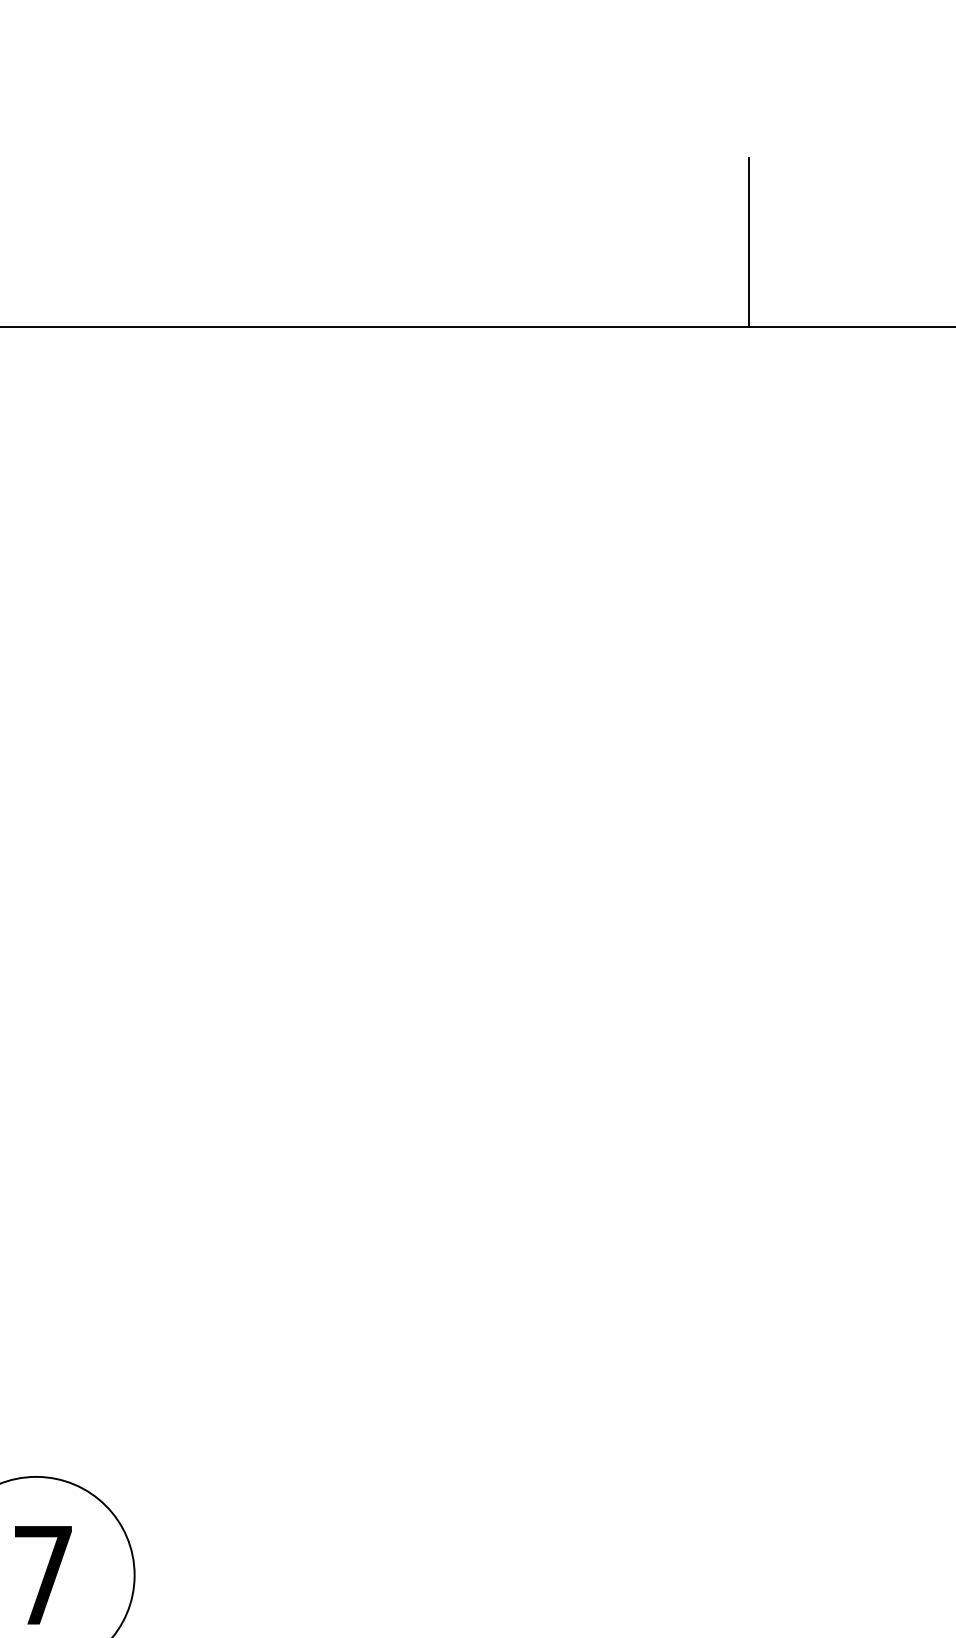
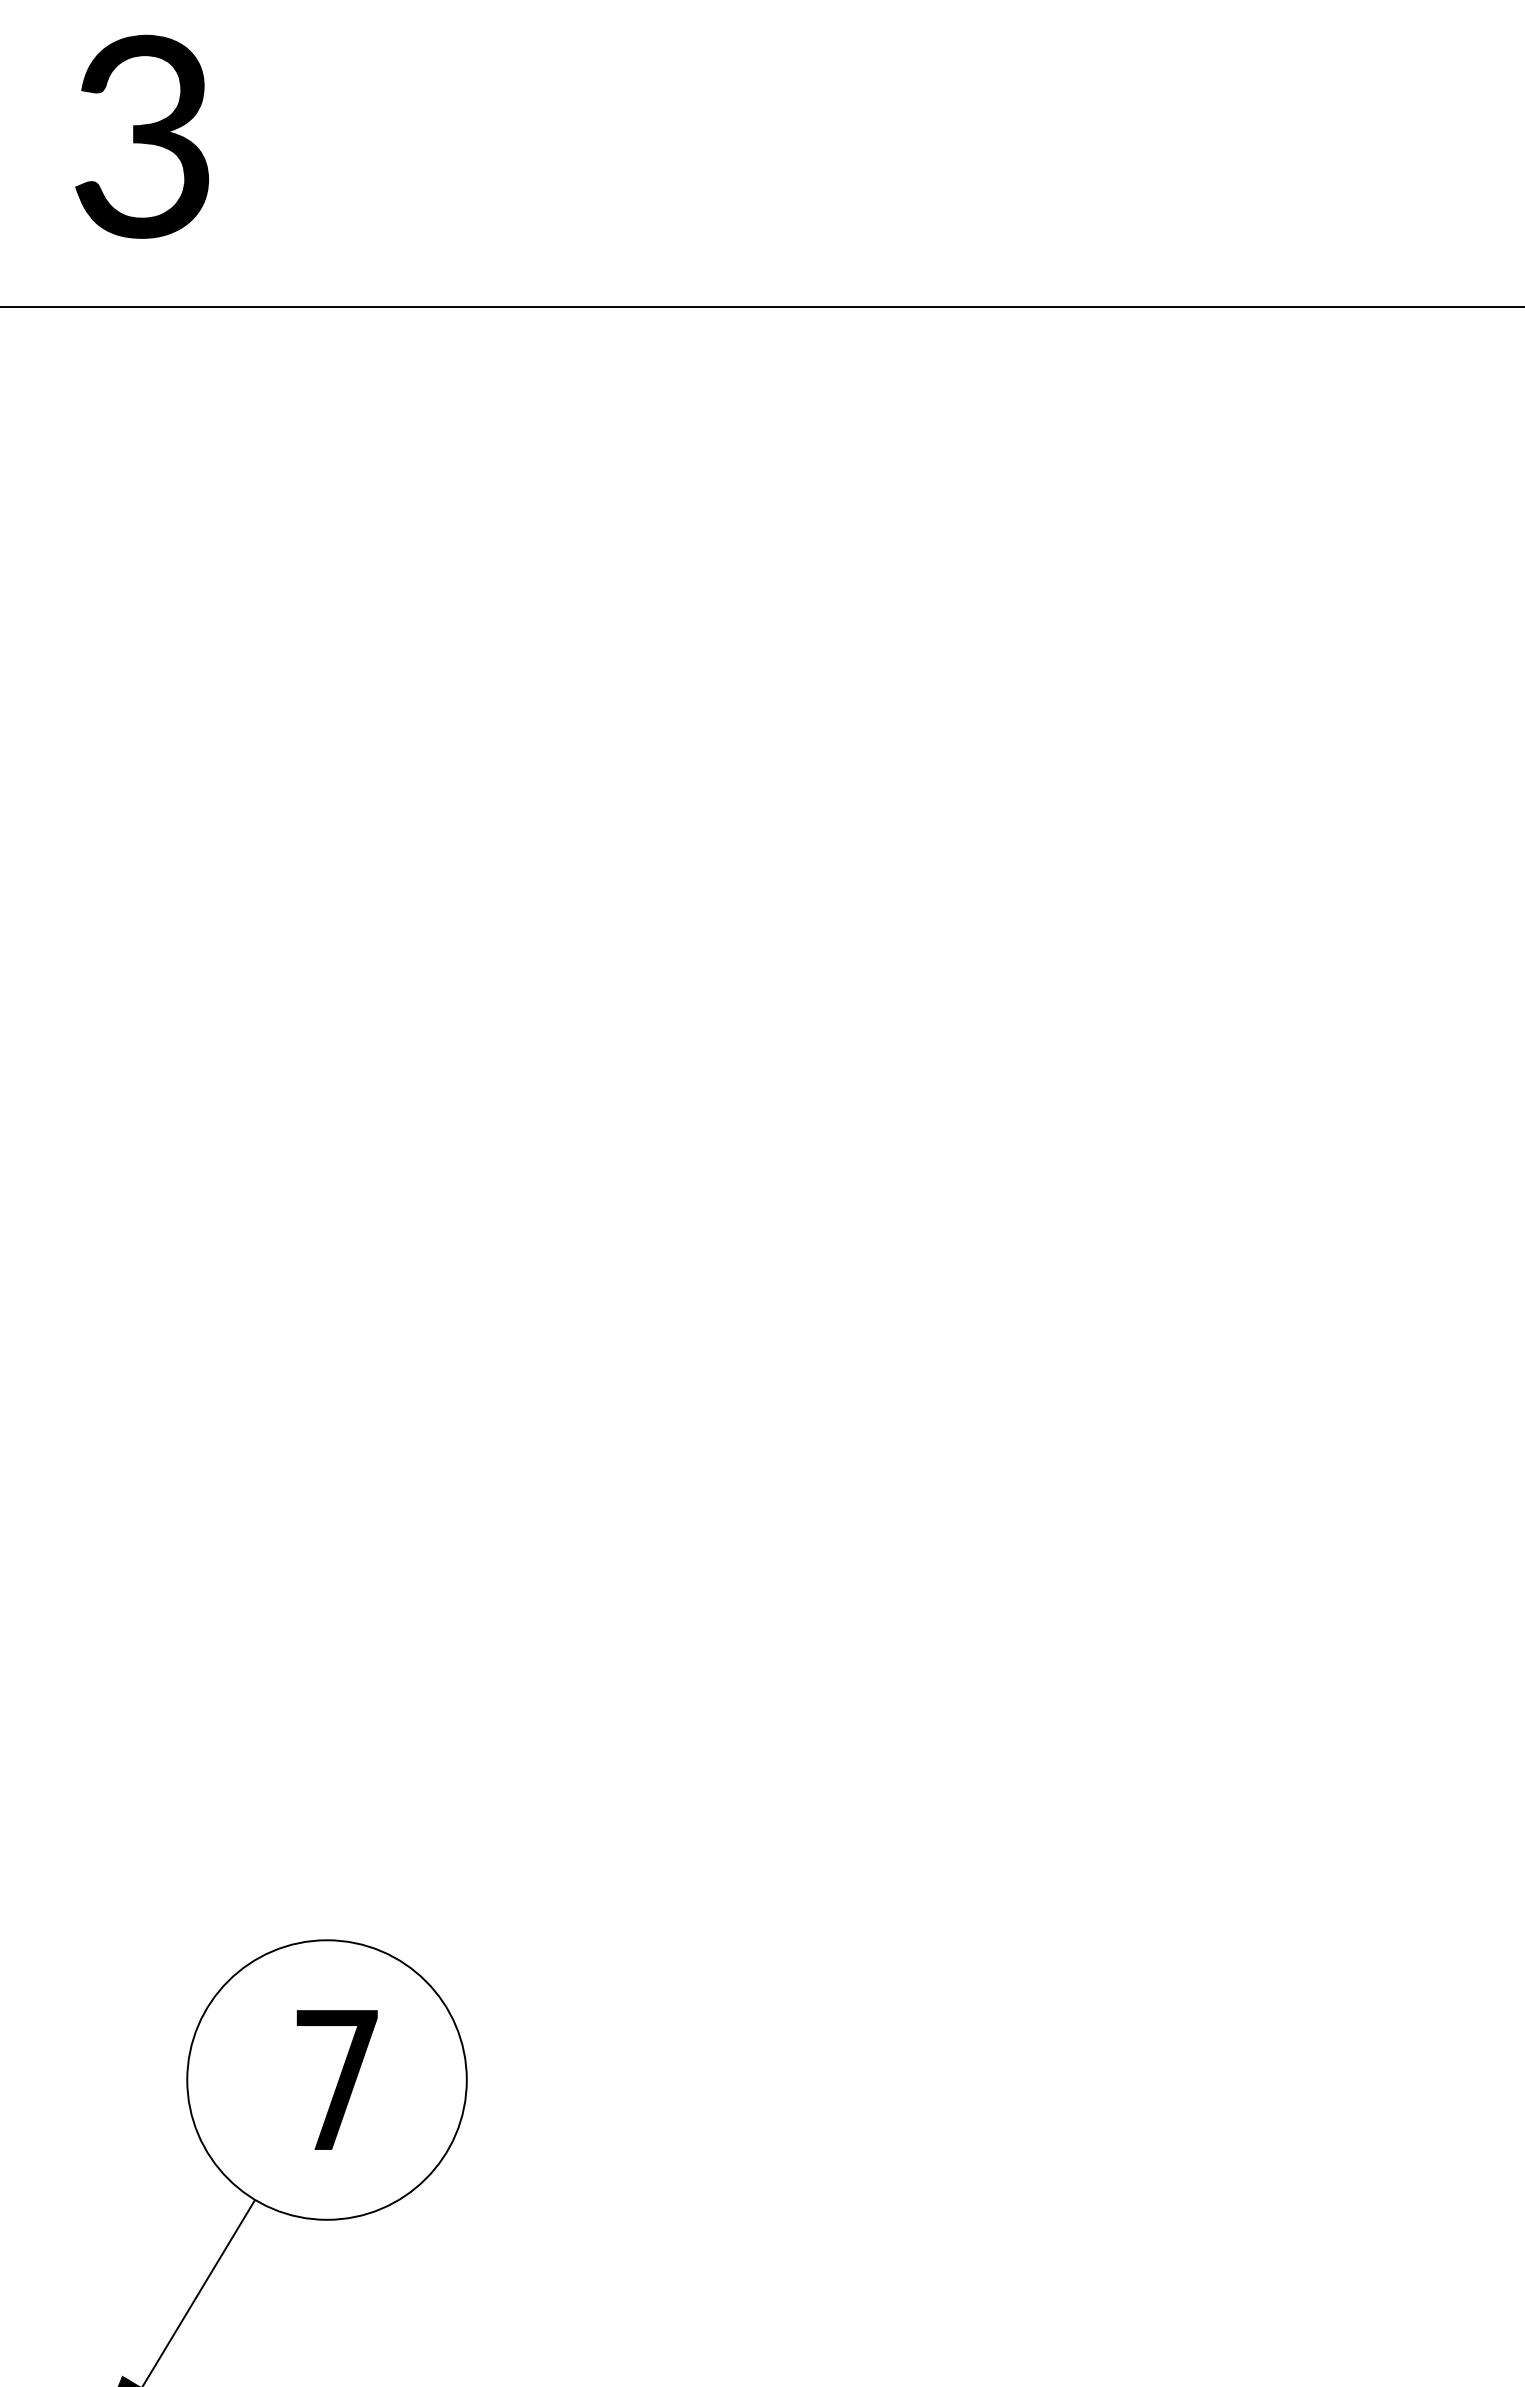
line: (749, 242) -> (1339, 186), removed

